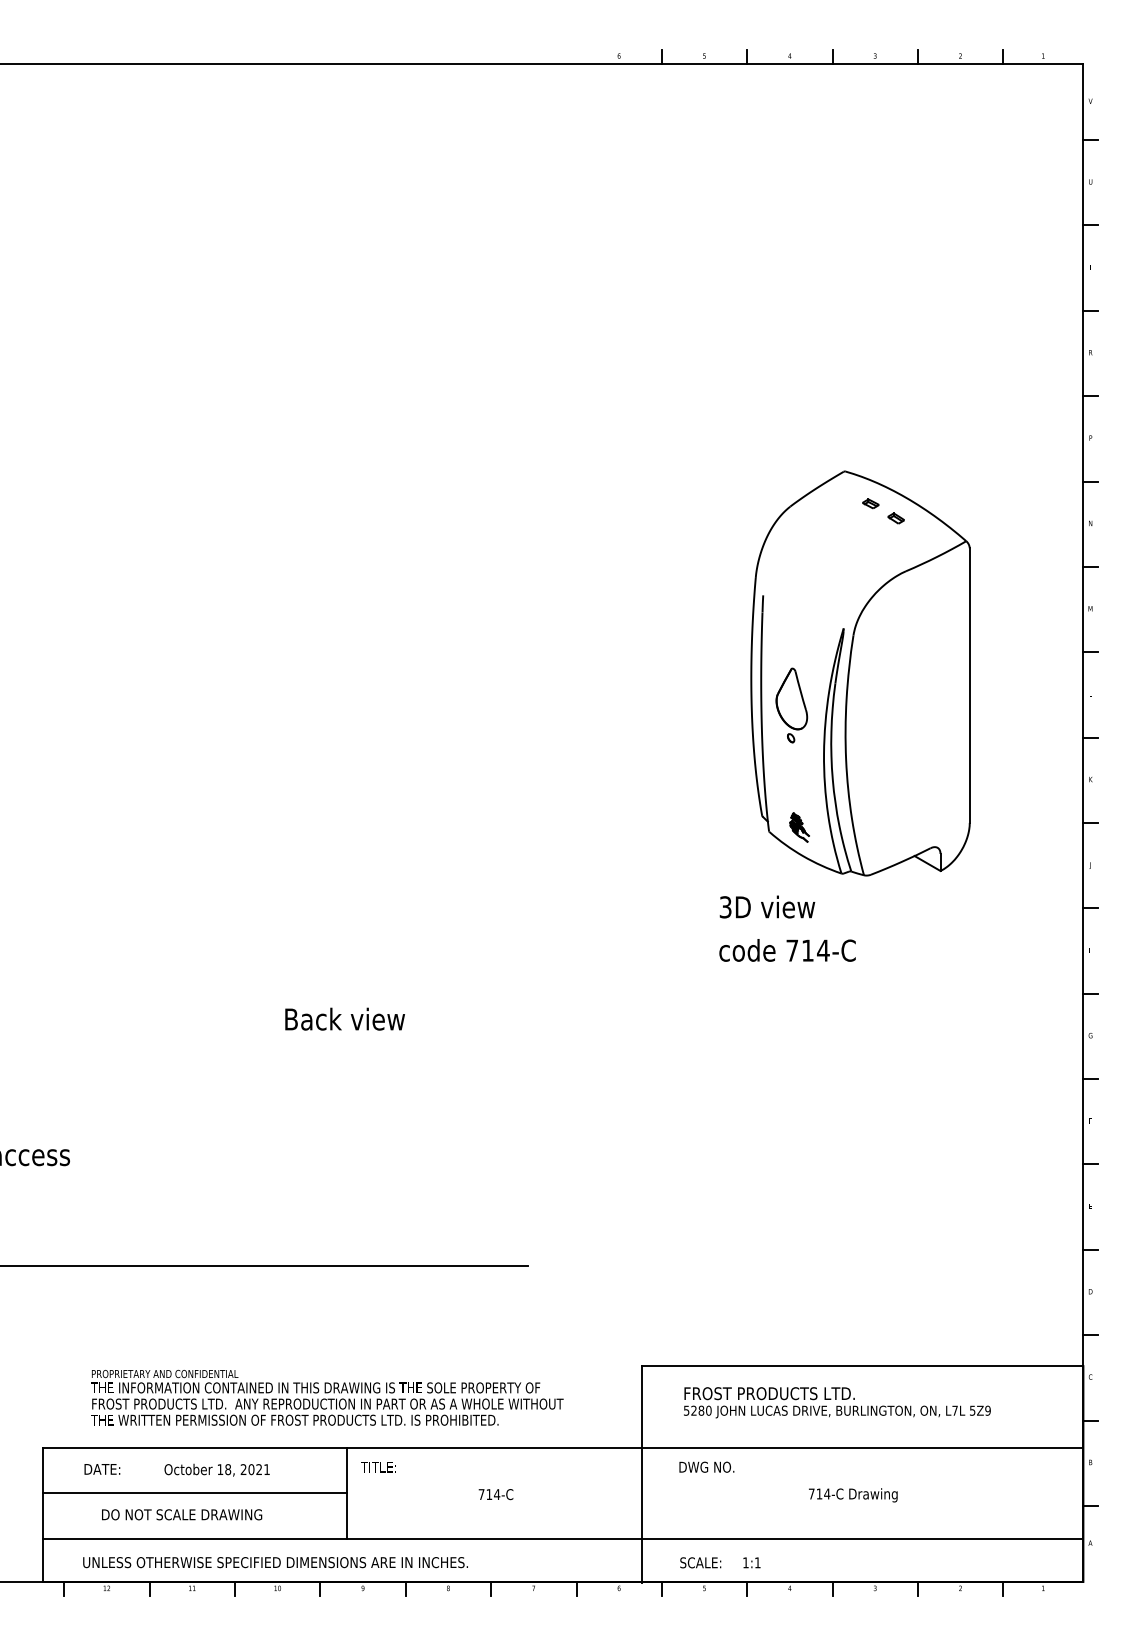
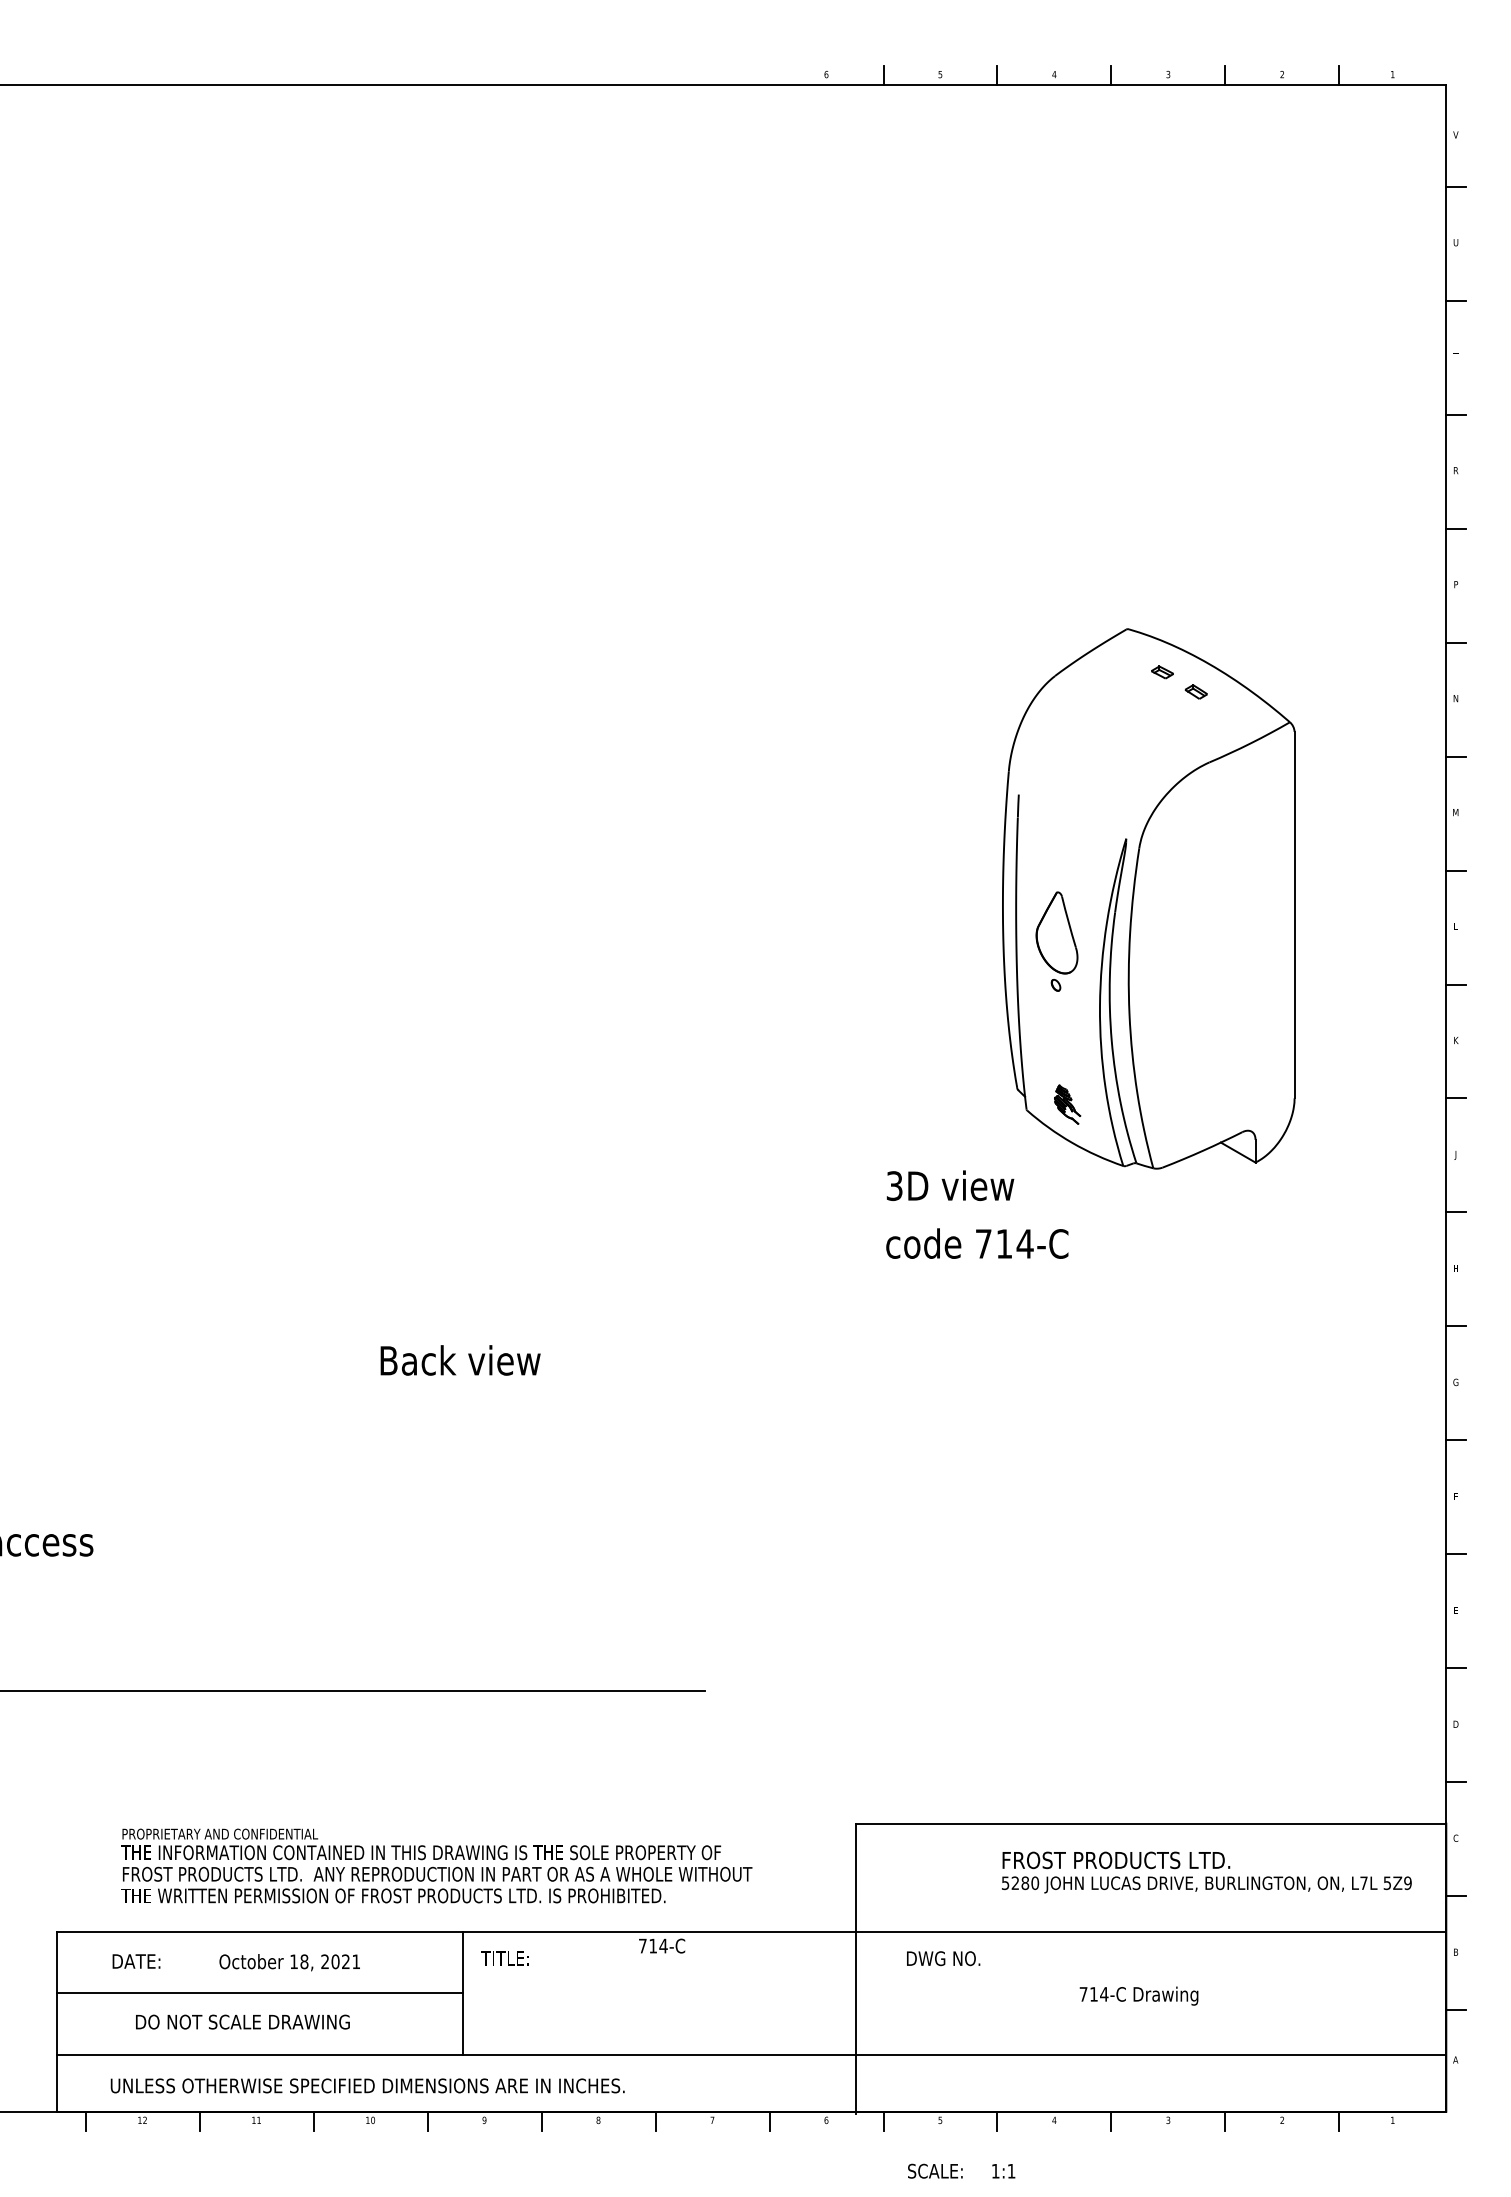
text: (787, 928) -> (977, 1214), moved
text: (837, 1402) -> (1206, 1872), moved
text: (496, 1494) -> (662, 1945), moved
text: (720, 1562) -> (961, 2170), moved

